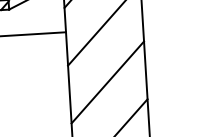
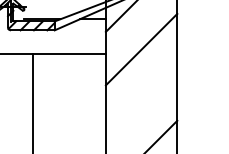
line: (107, 81) -> (141, 102), removed

